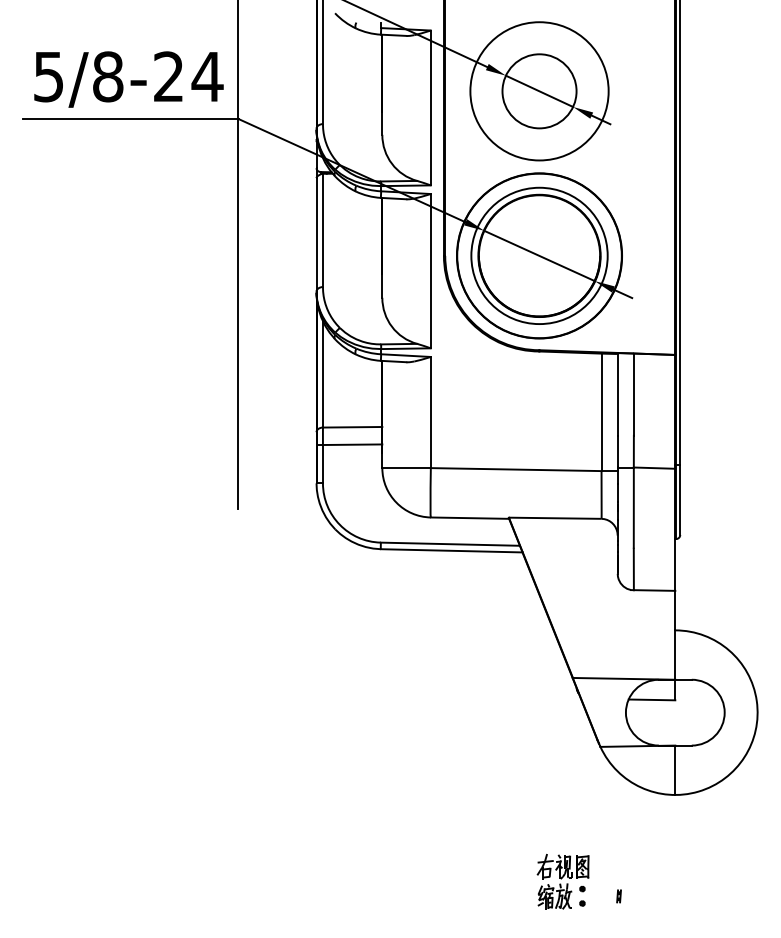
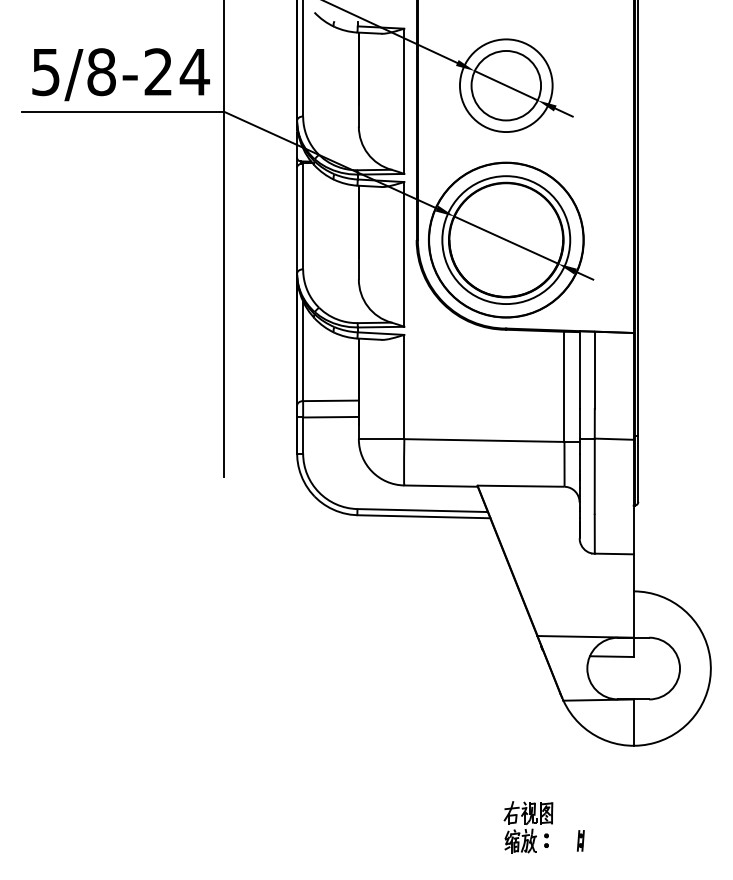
circle: (538, 91) -> (505, 85), size x0.71
part: (582, 895) -> (546, 840), size x0.71
part: (618, 895) -> (580, 840), size x1.67

